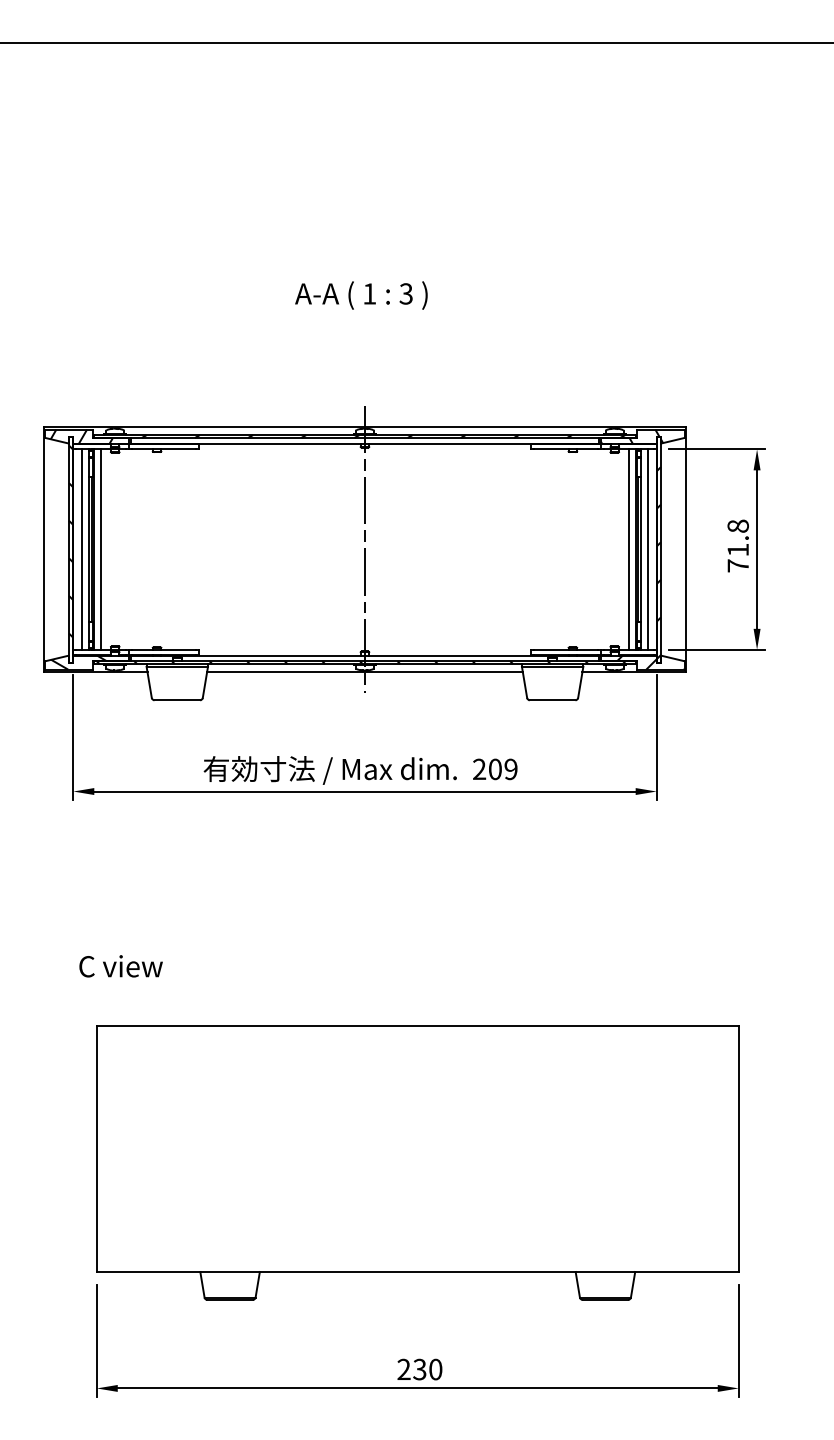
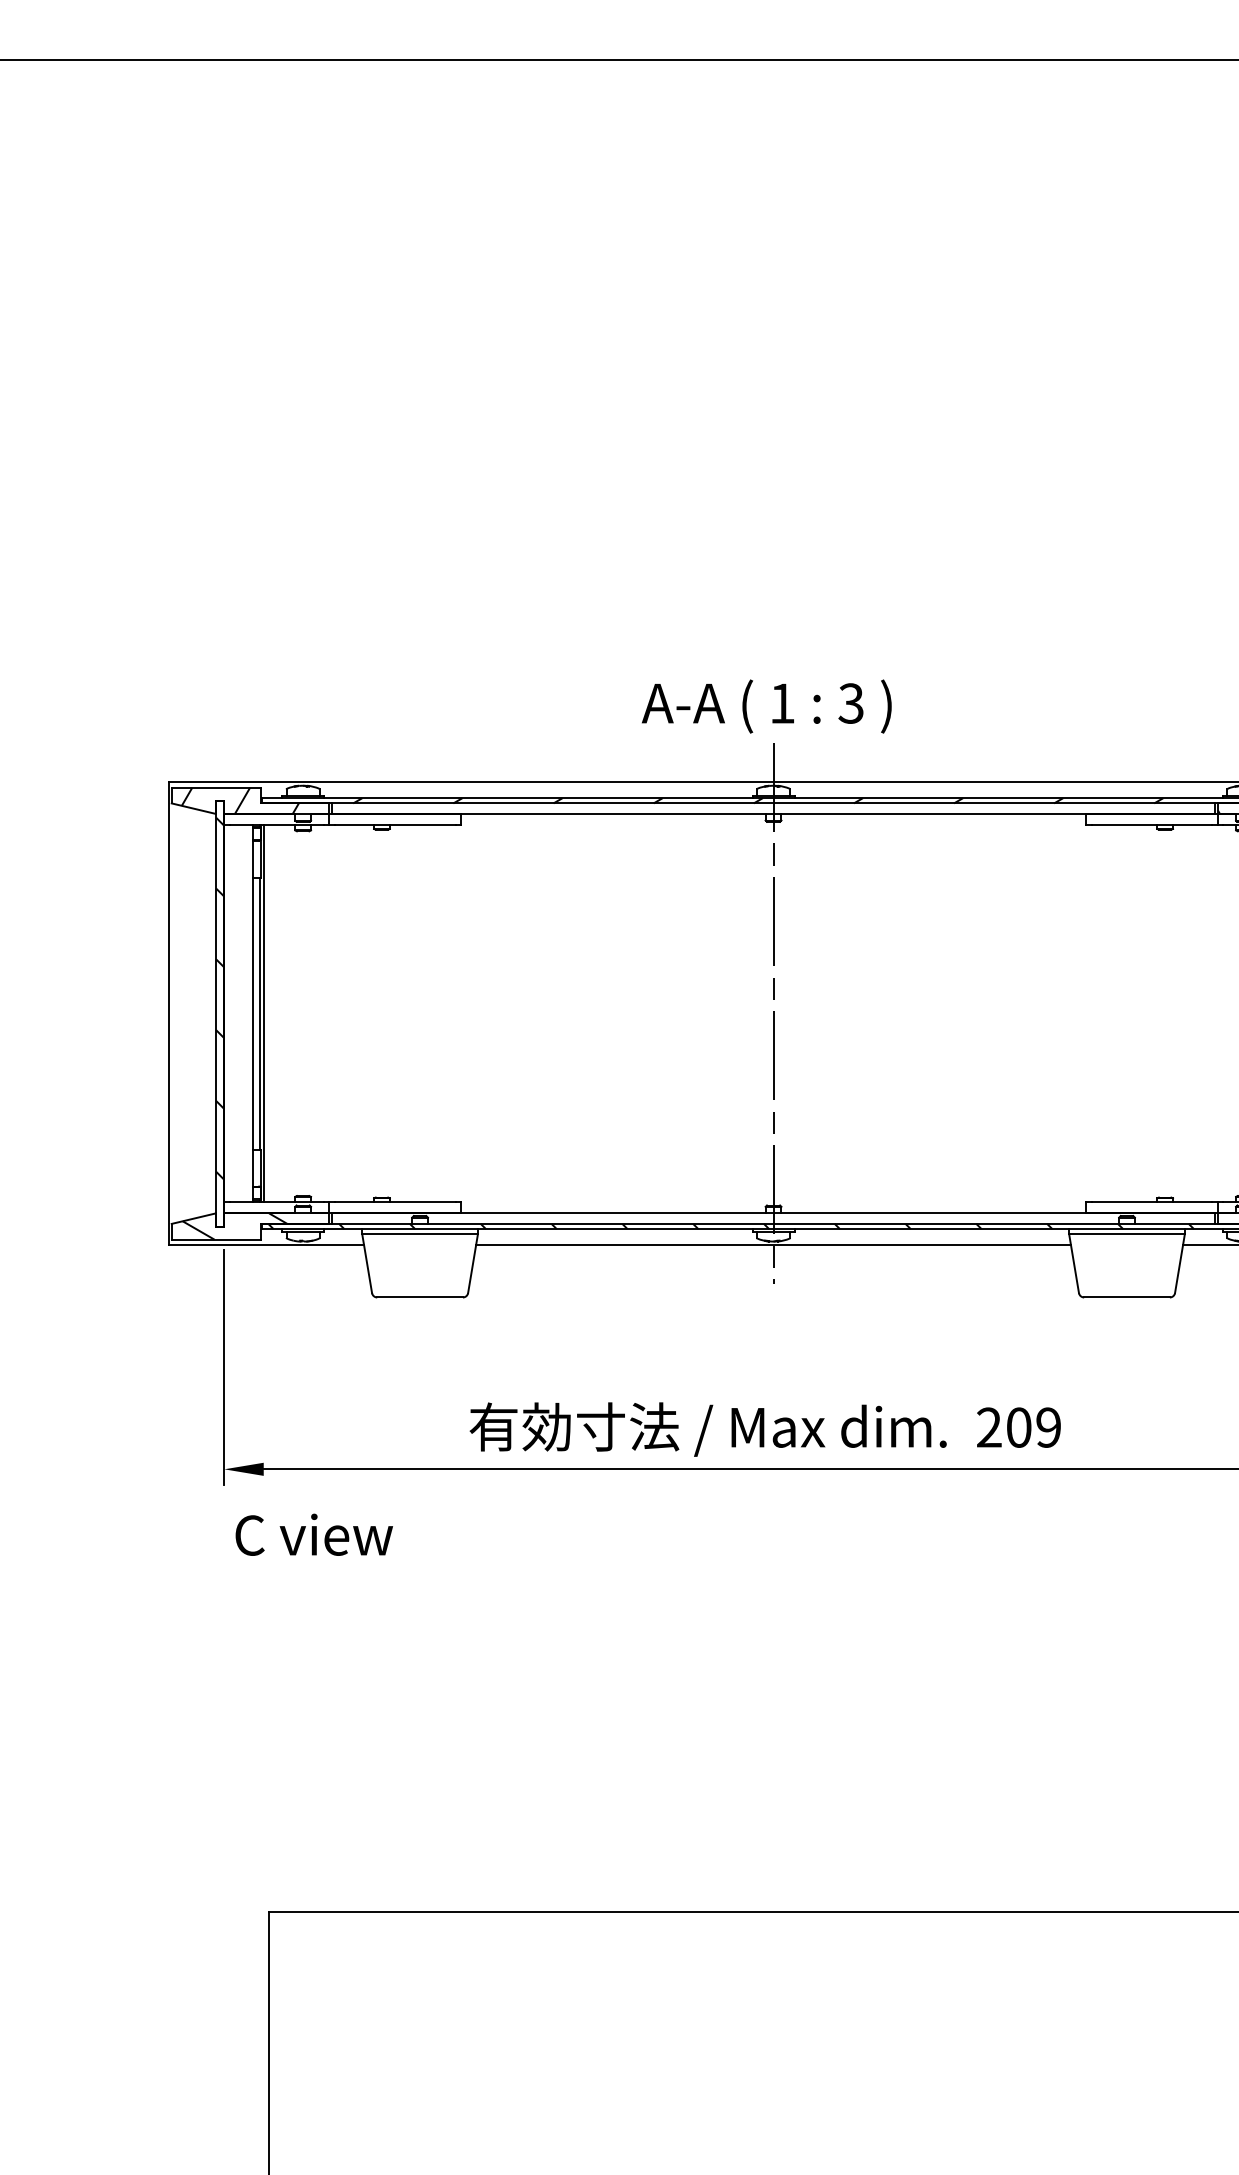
text: (361, 295) -> (766, 706), moved
line: (81, 549) -> (239, 1013), removed
line: (101, 549) -> (277, 1013), removed
text: (120, 966) -> (313, 1535), moved

